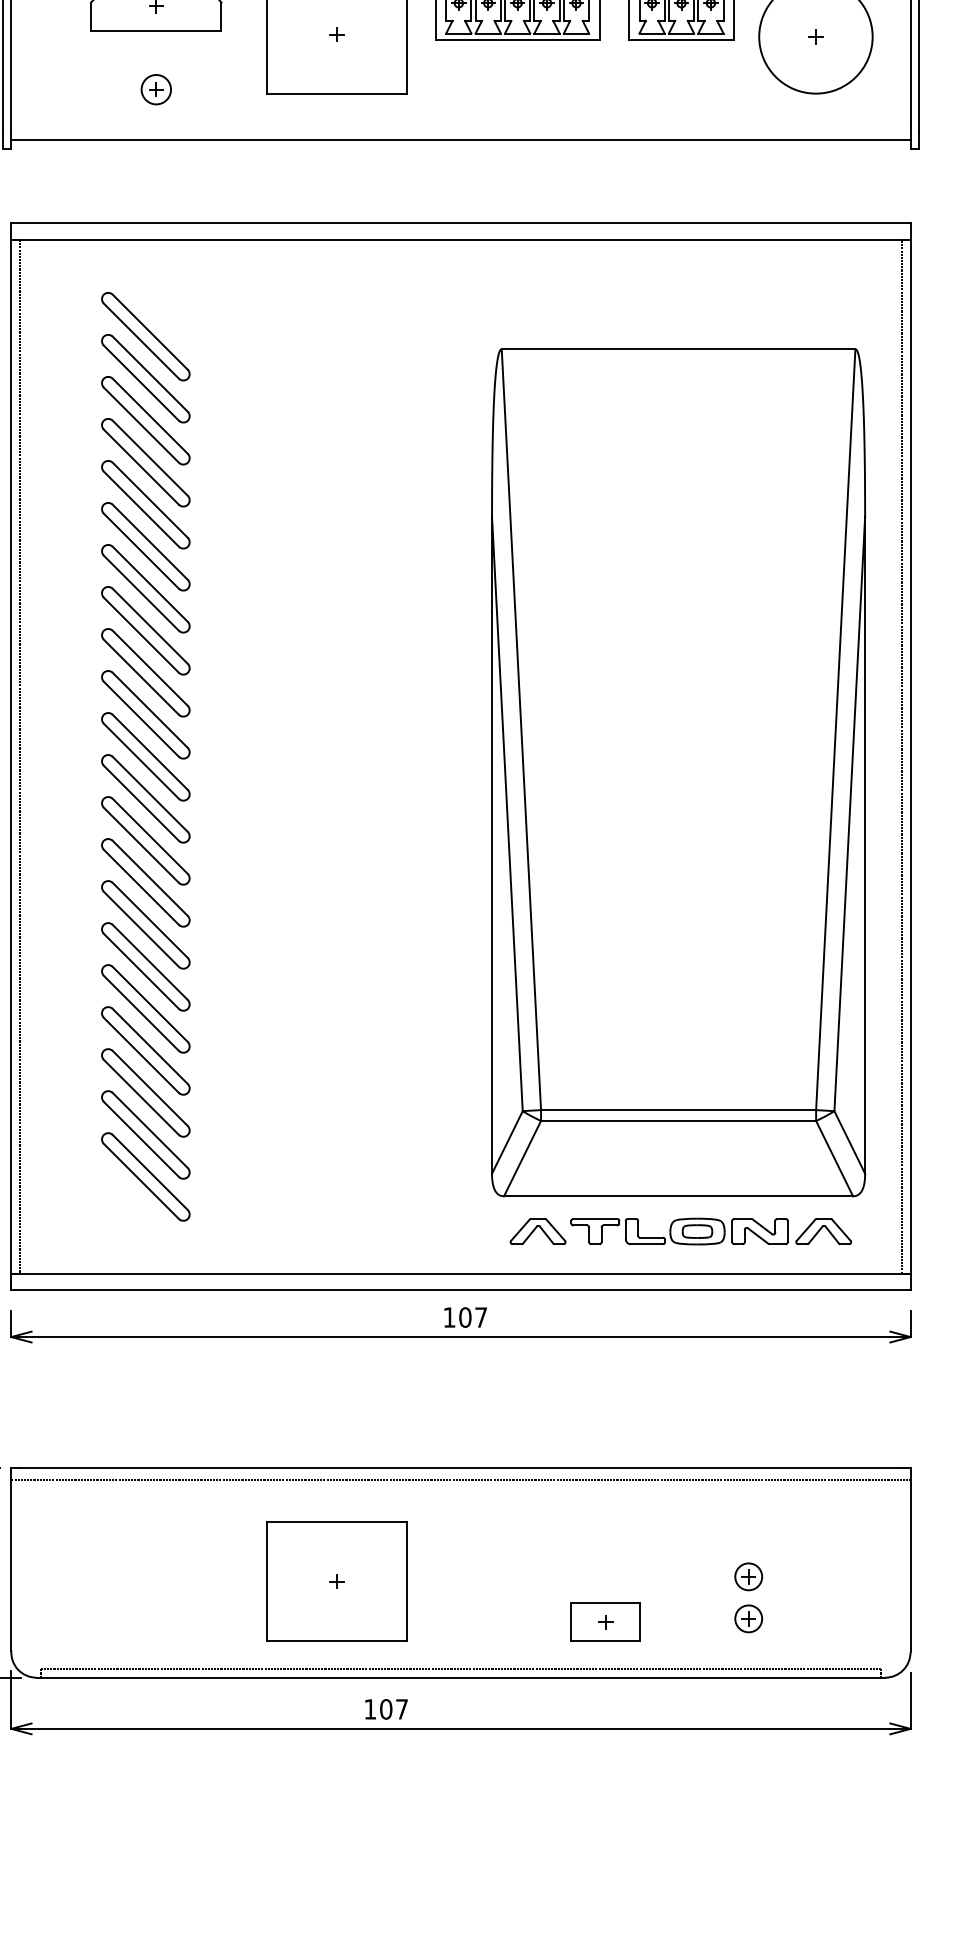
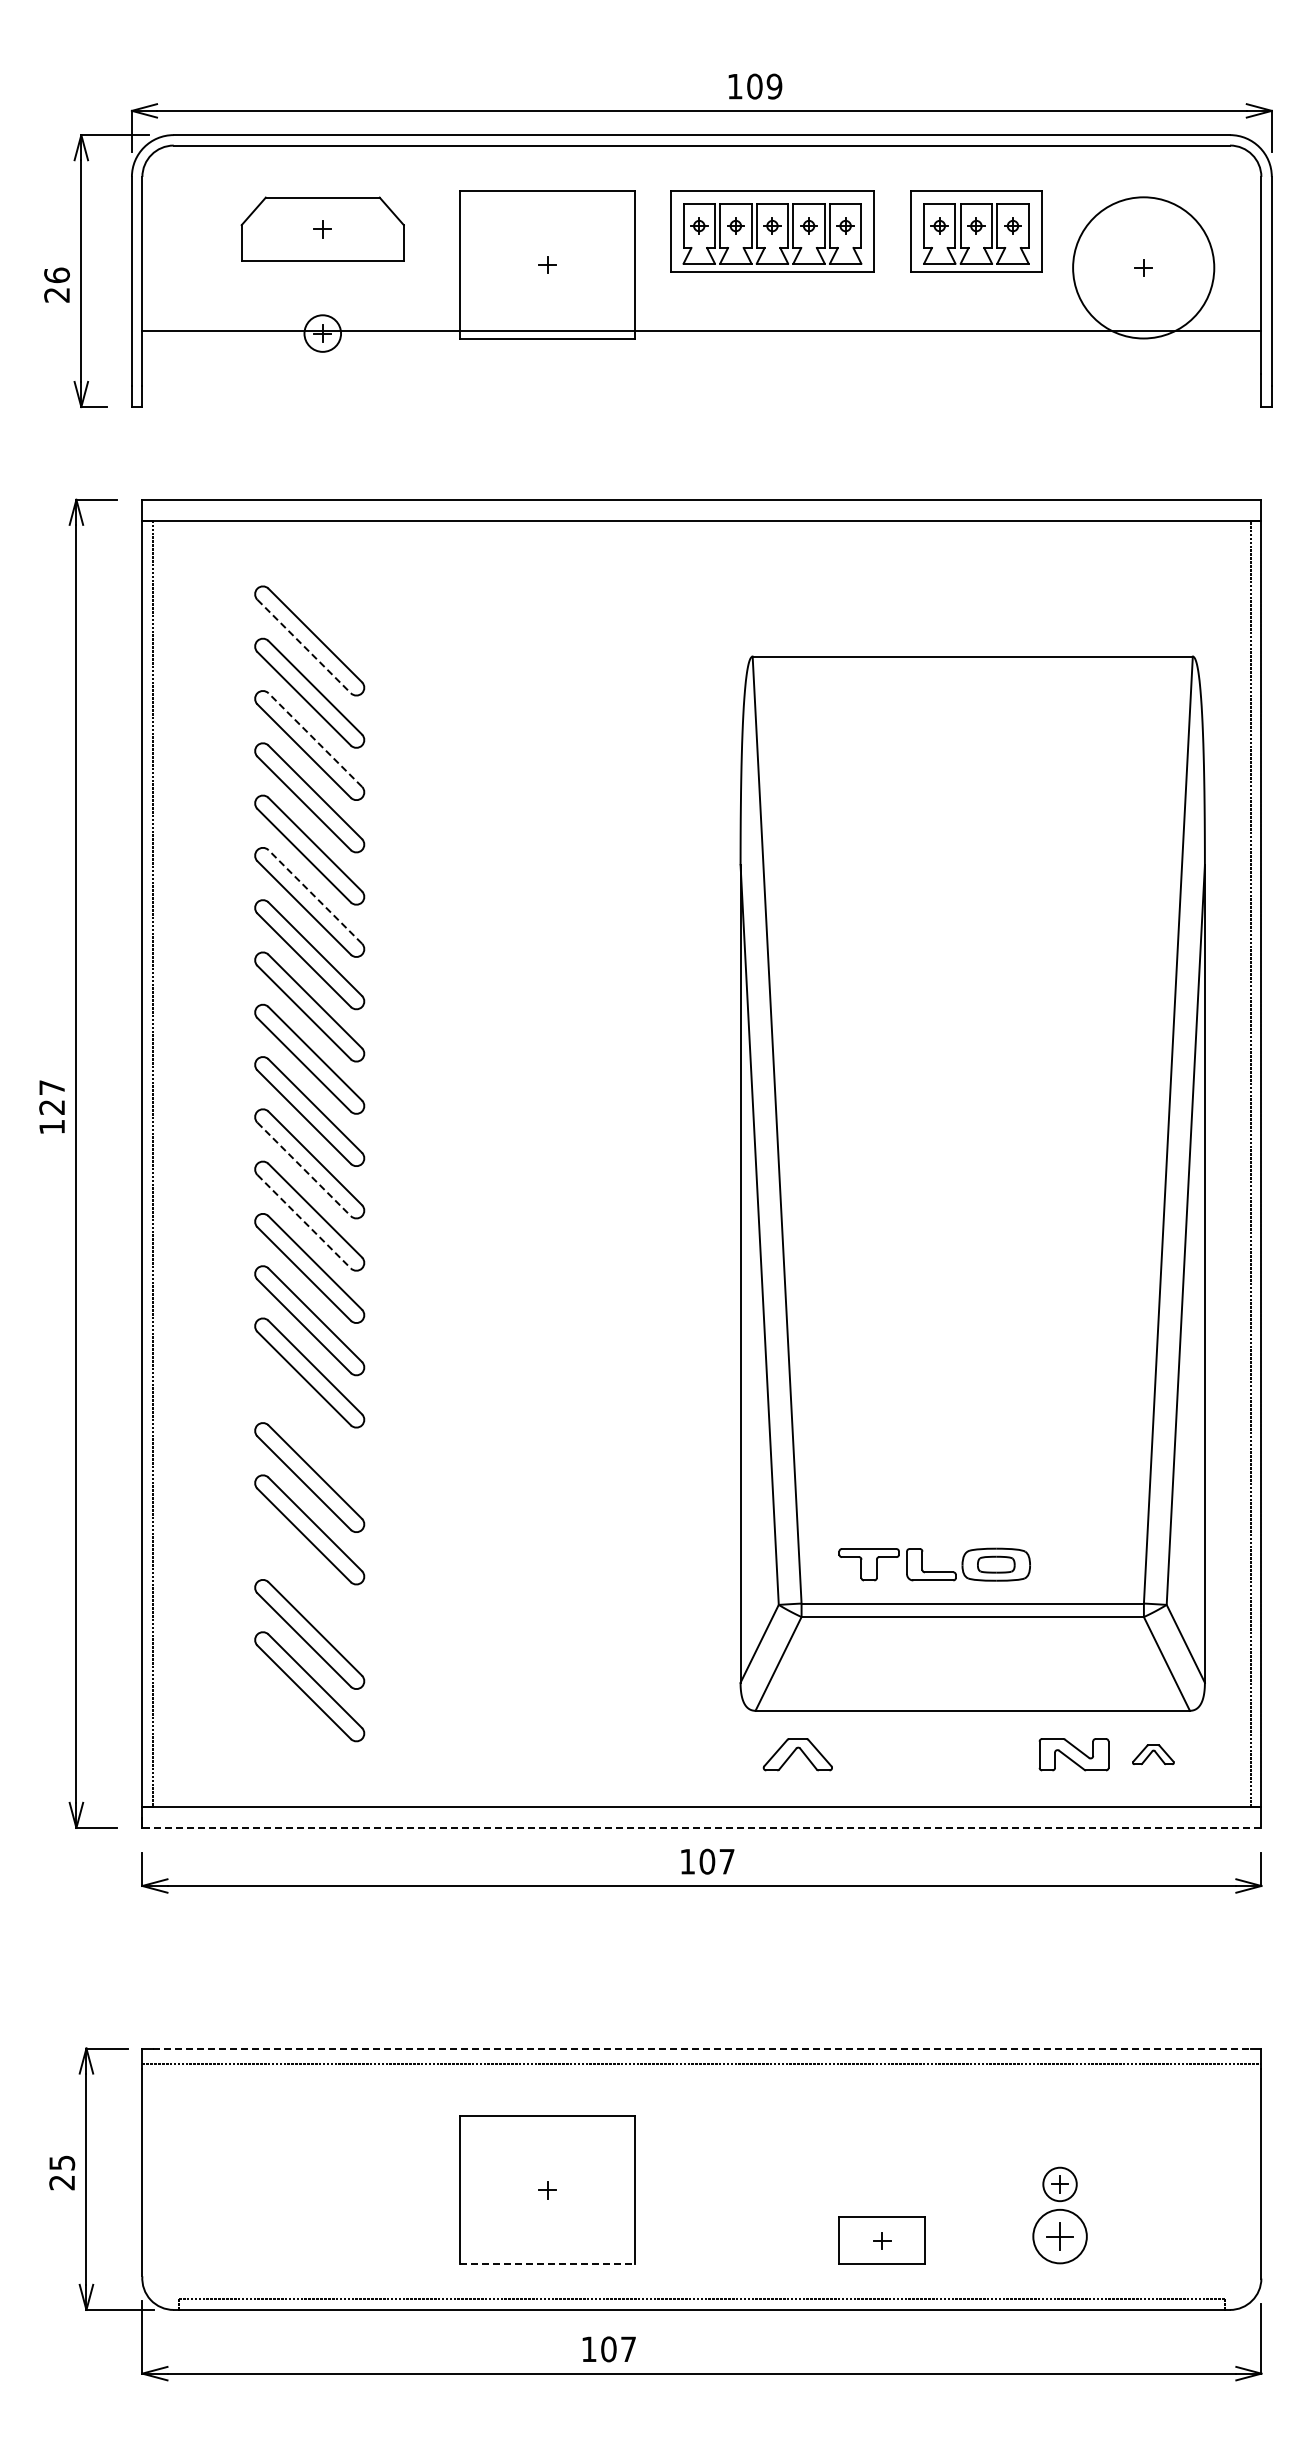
line: (460, 140) -> (701, 330), moved
line: (141, 341) -> (304, 646), solid -> dashed
line: (149, 415) -> (314, 739), solid -> dashed
line: (149, 541) -> (314, 896), solid -> dashed
line: (141, 761) -> (304, 1169), solid -> dashed
line: (141, 803) -> (304, 1222), solid -> dashed
part: (145, 967) -> (309, 1425), removed
part: (145, 1092) -> (309, 1581), removed
part: (823, 1231) -> (1153, 1754), size x0.6
part: (647, 1237) -> (934, 1571), moved
line: (460, 1290) -> (701, 1827), solid -> dashed
line: (461, 1467) -> (702, 2048), solid -> dashed
part: (748, 1618) -> (1059, 2236), size x1.6
line: (336, 1641) -> (547, 2264), solid -> dashed

